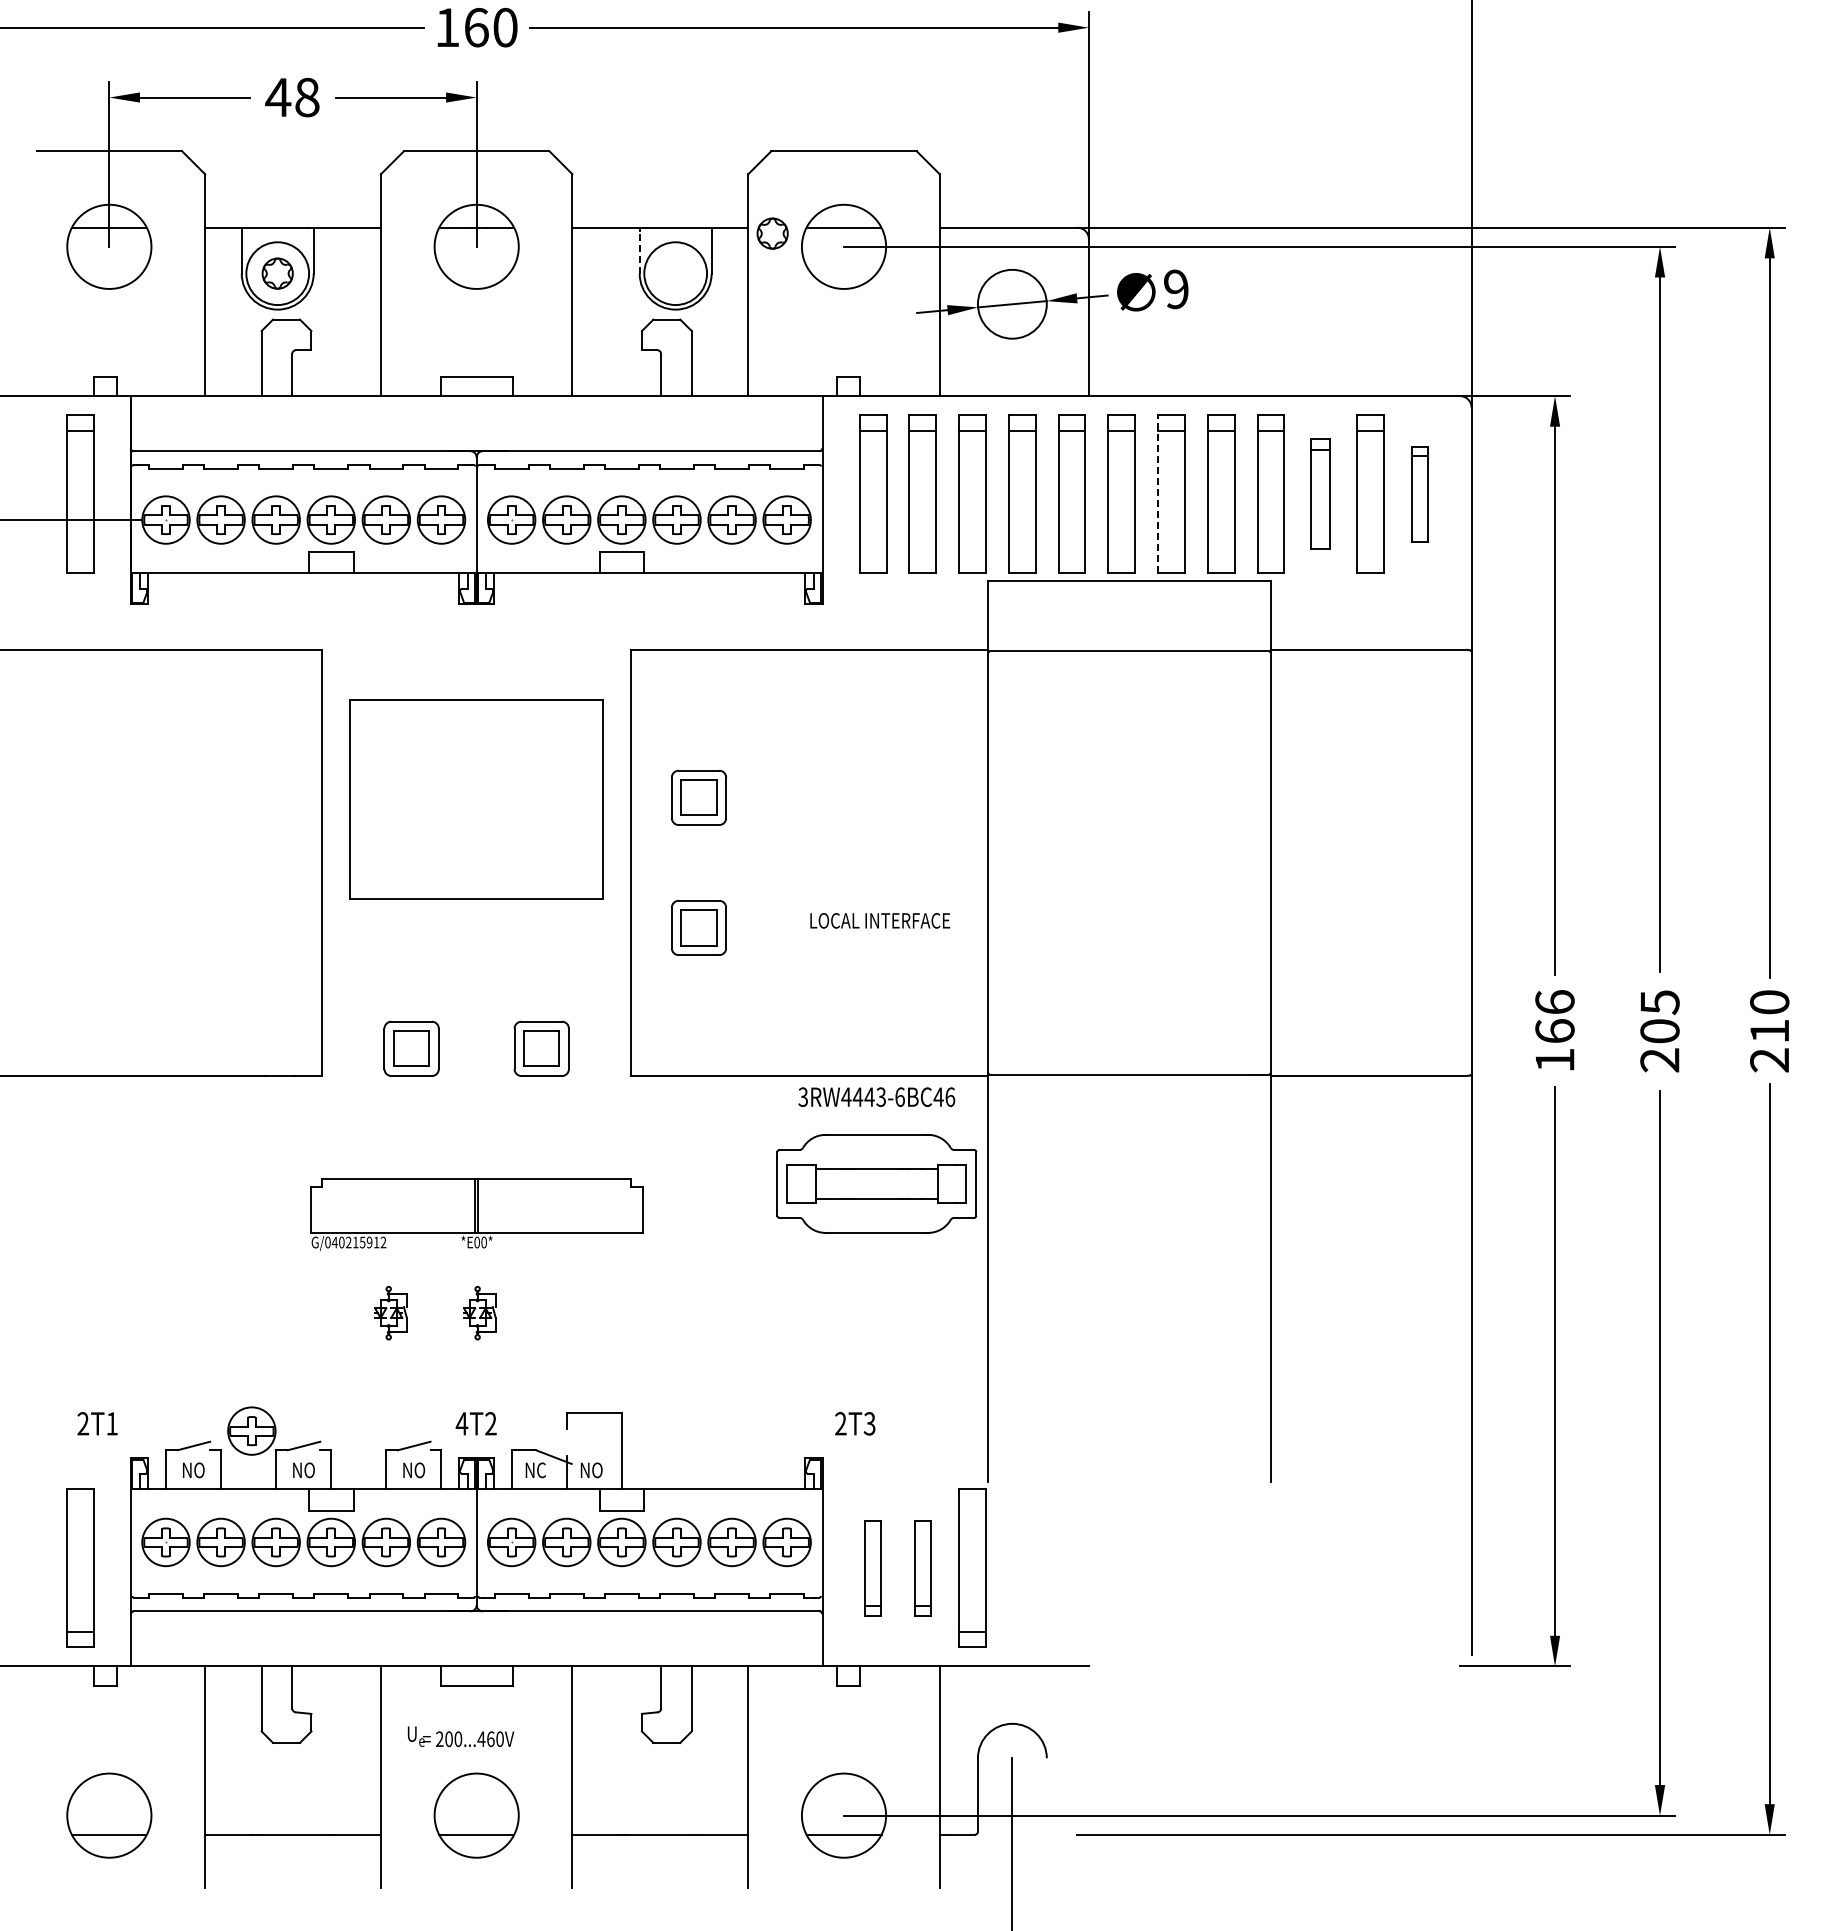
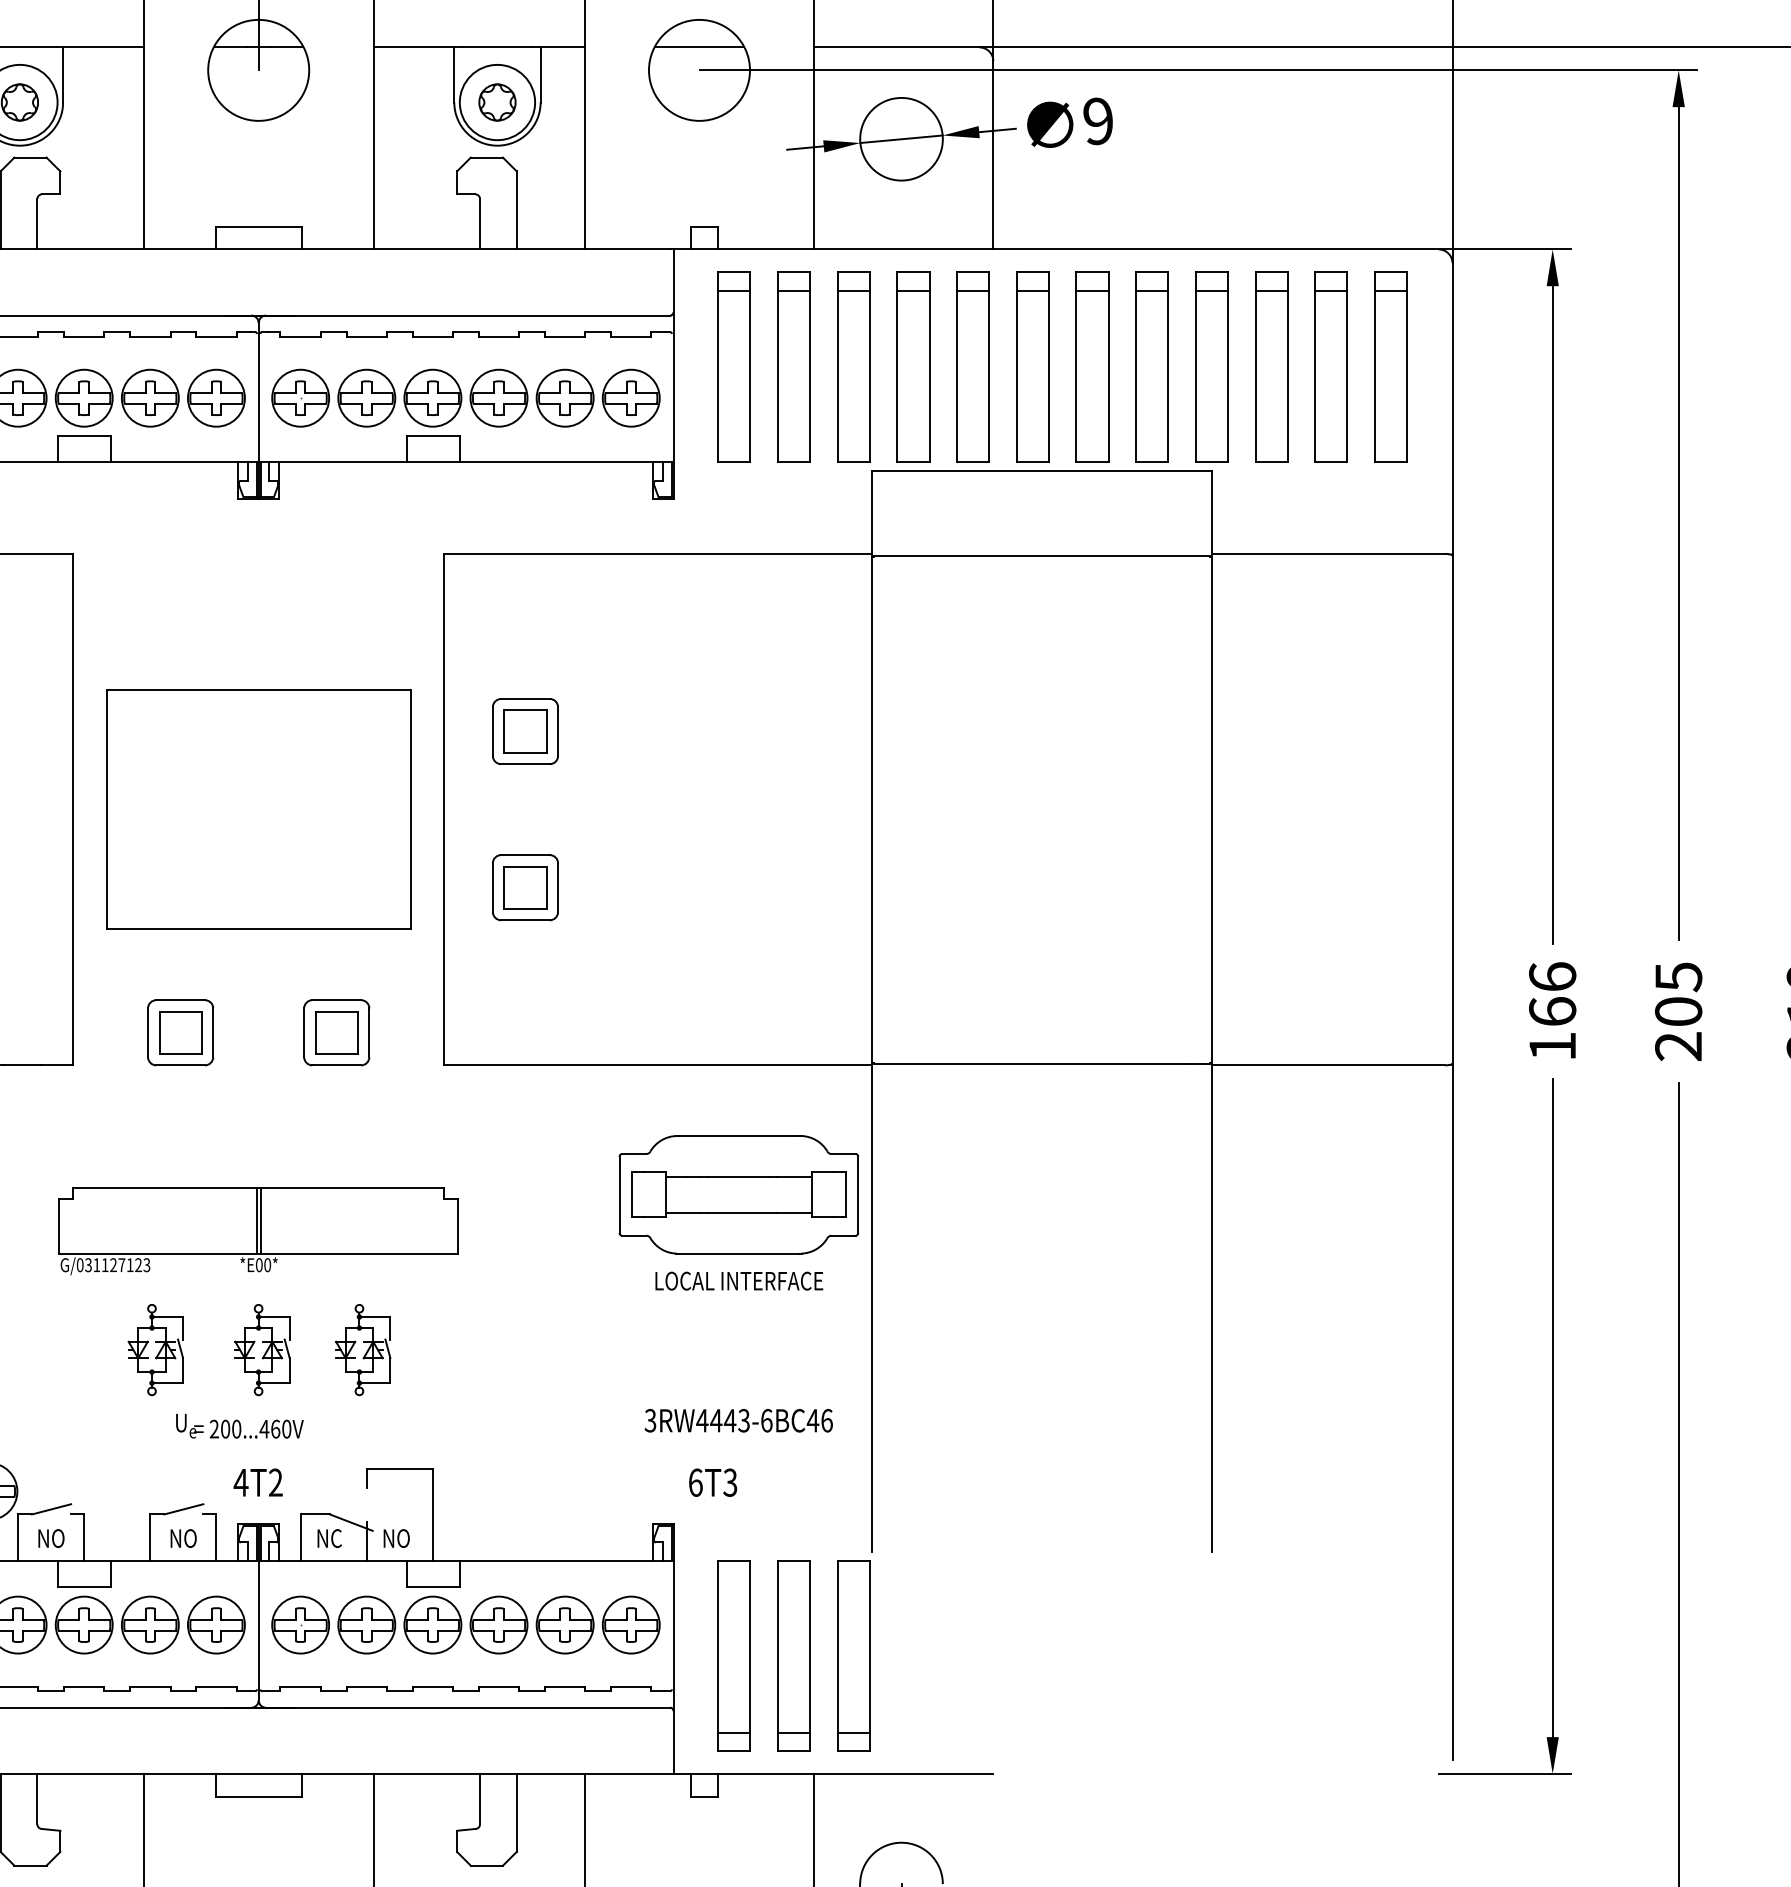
part: (772, 233) -> (497, 102), moved
line: (639, 251) -> (454, 75), dashed -> solid
line: (1158, 493) -> (1076, 366), dashed -> solid
part: (1320, 493) -> (1271, 366), size x1.43
part: (1420, 493) -> (1391, 366), size x1.67
part: (476, 799) -> (258, 809), moved
text: (880, 920) -> (739, 1280), moved
text: (876, 1096) -> (738, 1419), moved
text: (358, 1242) -> (116, 1265), G/040215912 -> G/031127123
part: (390, 1312) -> (155, 1349), size x1.43
part: (479, 1312) -> (262, 1349), size x1.43
part: (563, 1312) -> (362, 1349), added
text: (840, 1423) -> (695, 1482), 2T3 -> 6T3
part: (873, 1567) -> (734, 1655), size x1.67
part: (922, 1567) -> (793, 1655), size x1.67
text: (460, 1736) -> (239, 1425), moved

